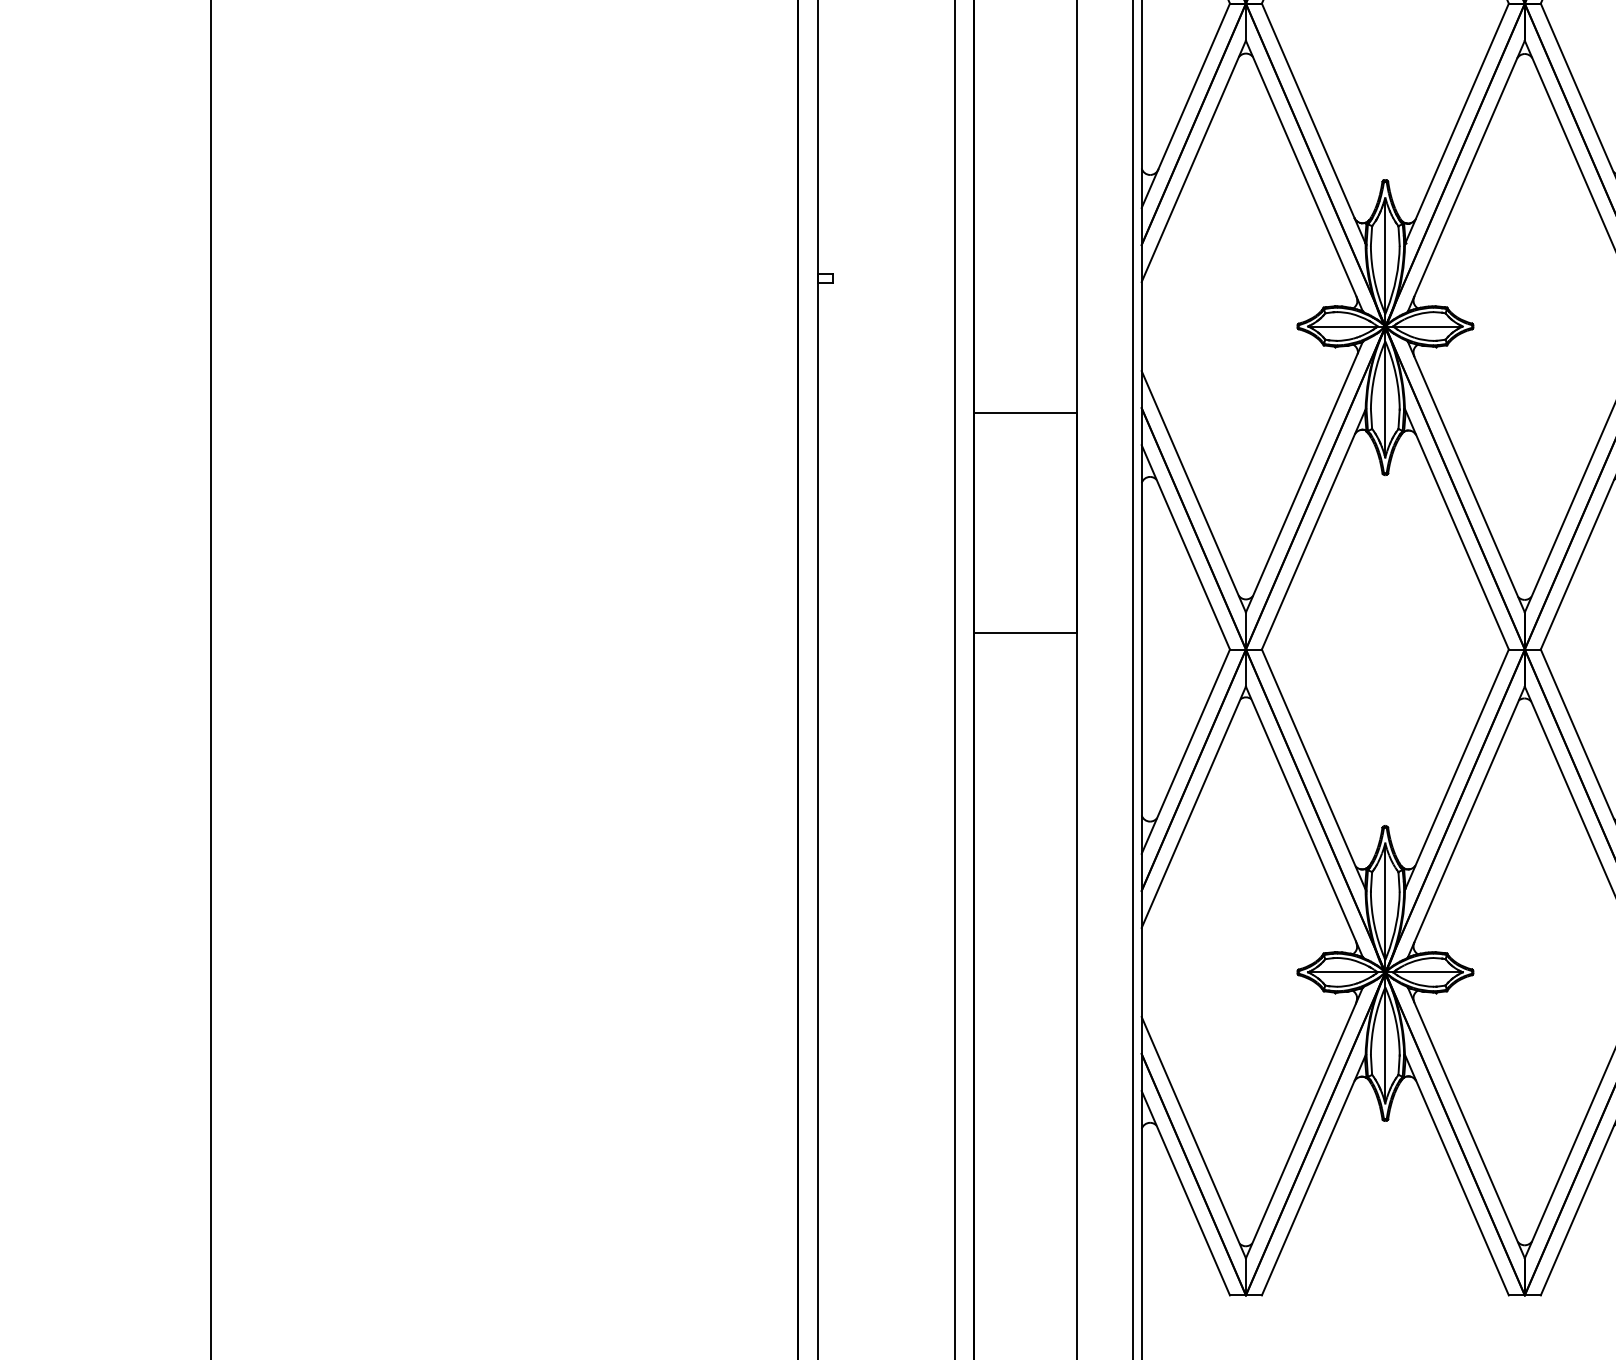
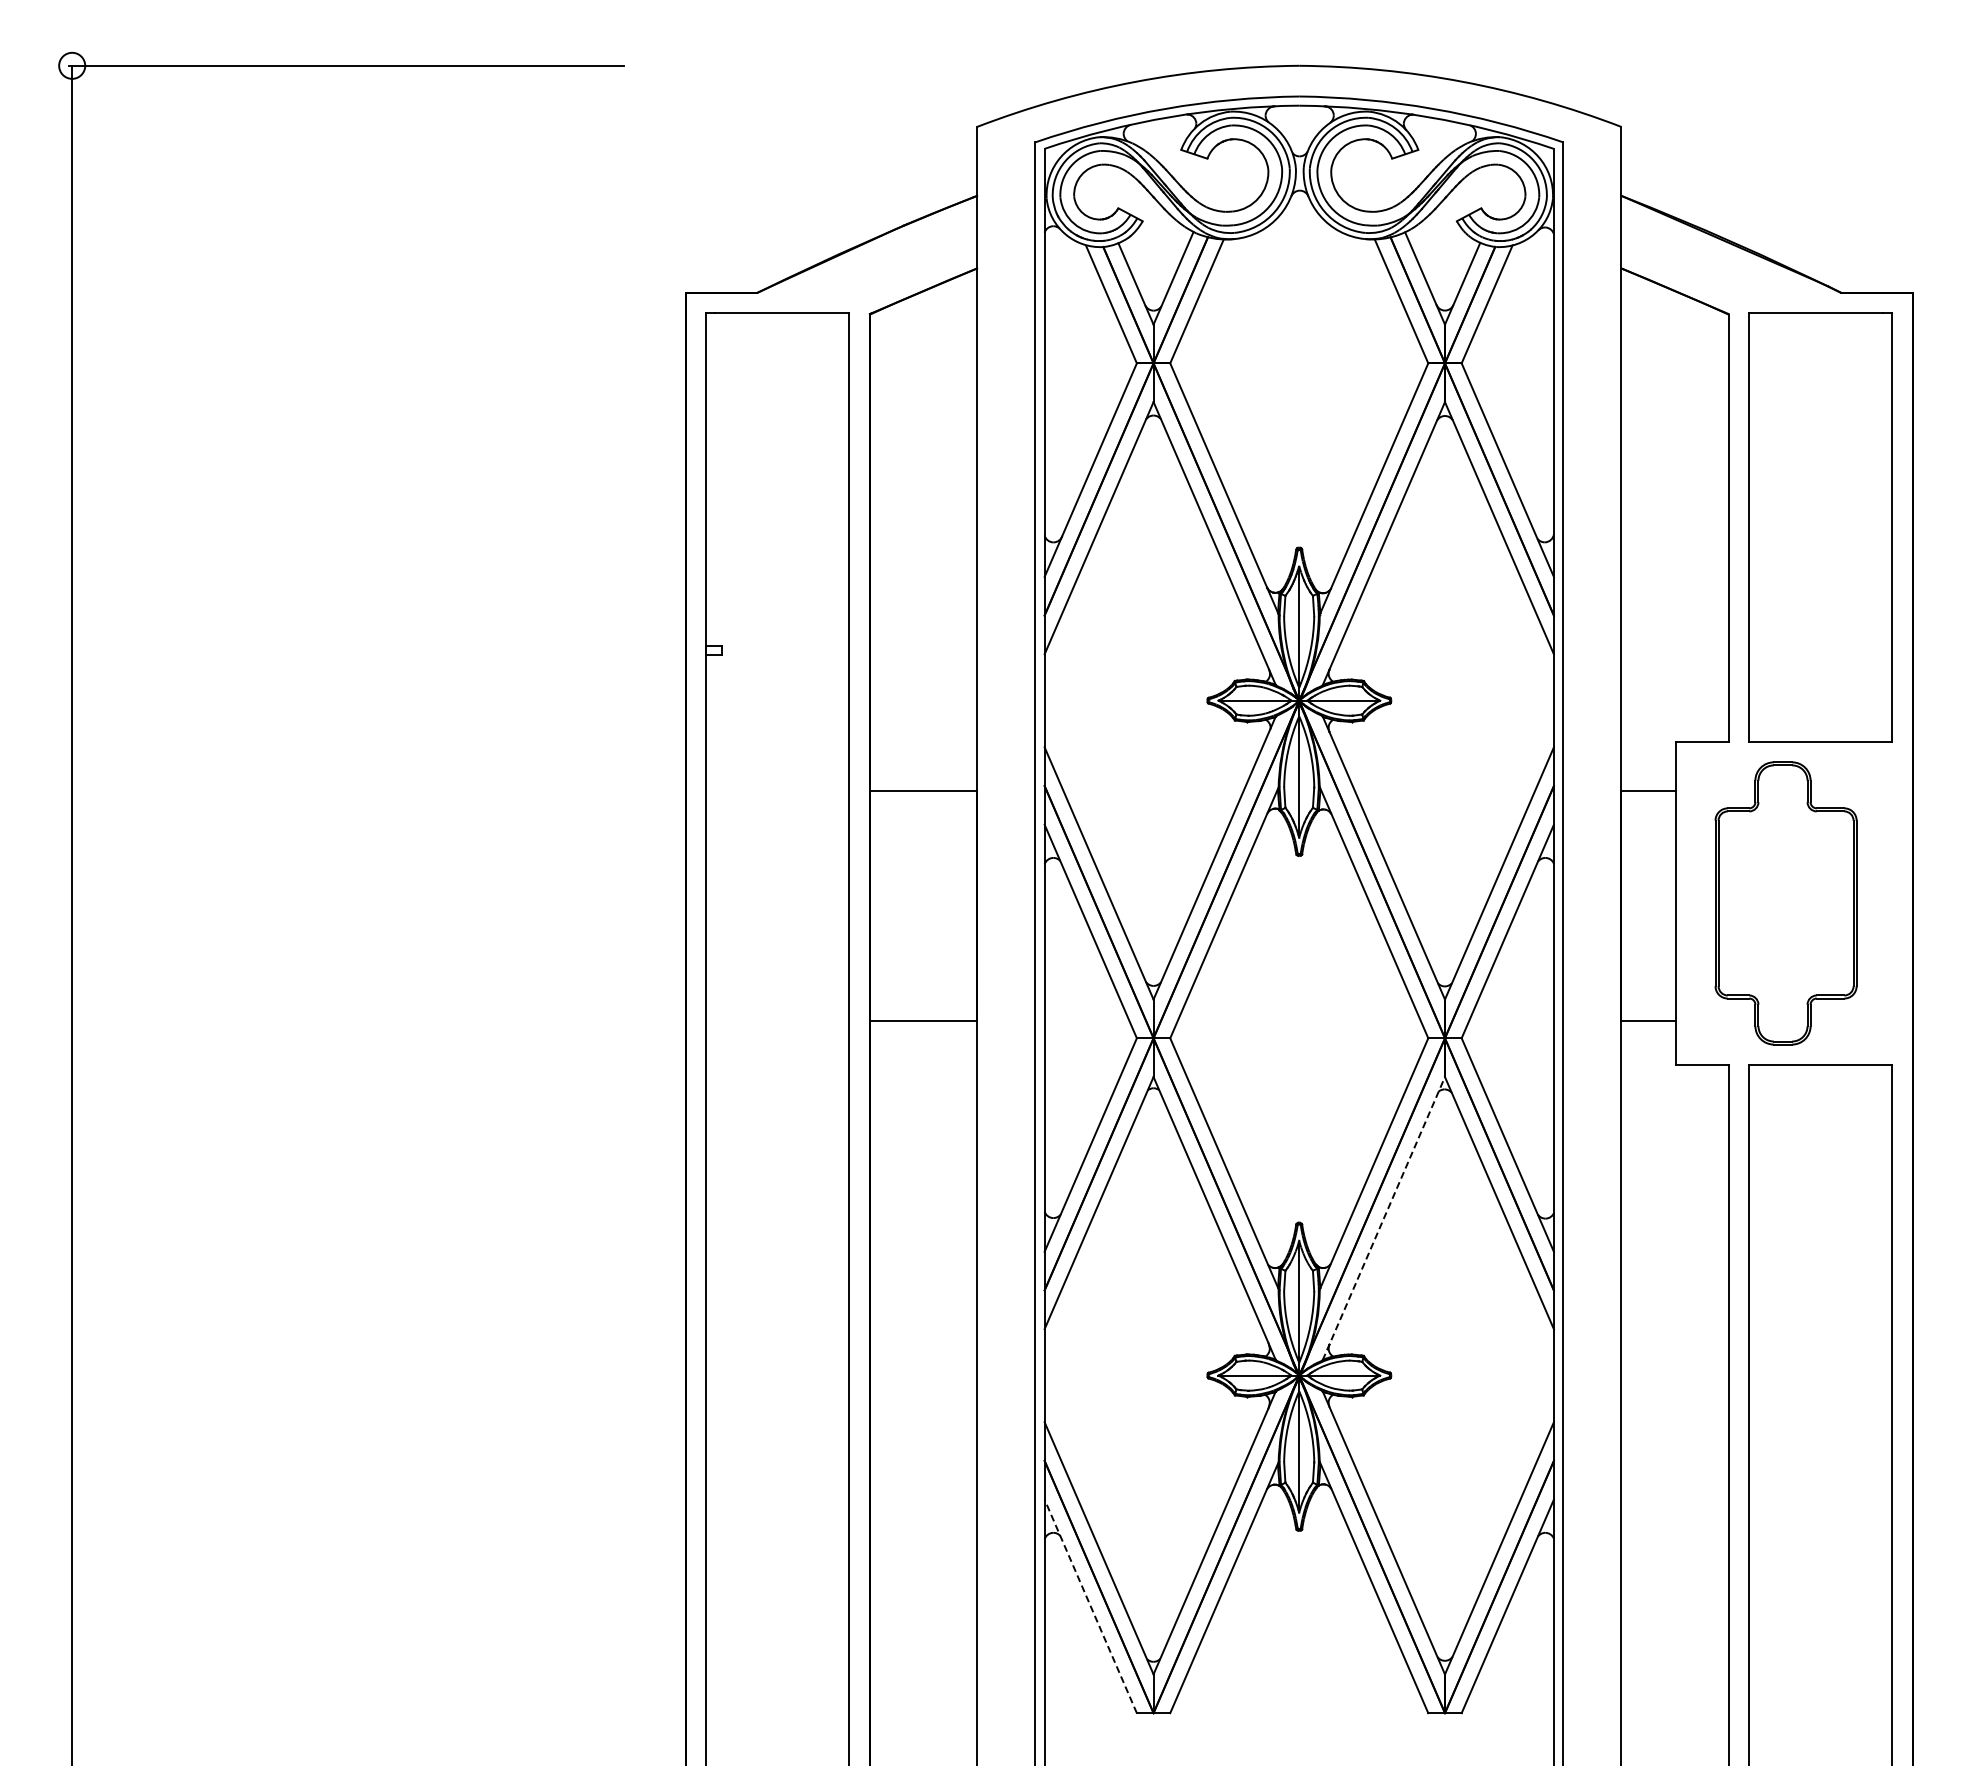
line: (1466, 821) -> (1384, 1218), solid -> dashed
line: (1185, 1192) -> (1090, 1605), solid -> dashed

